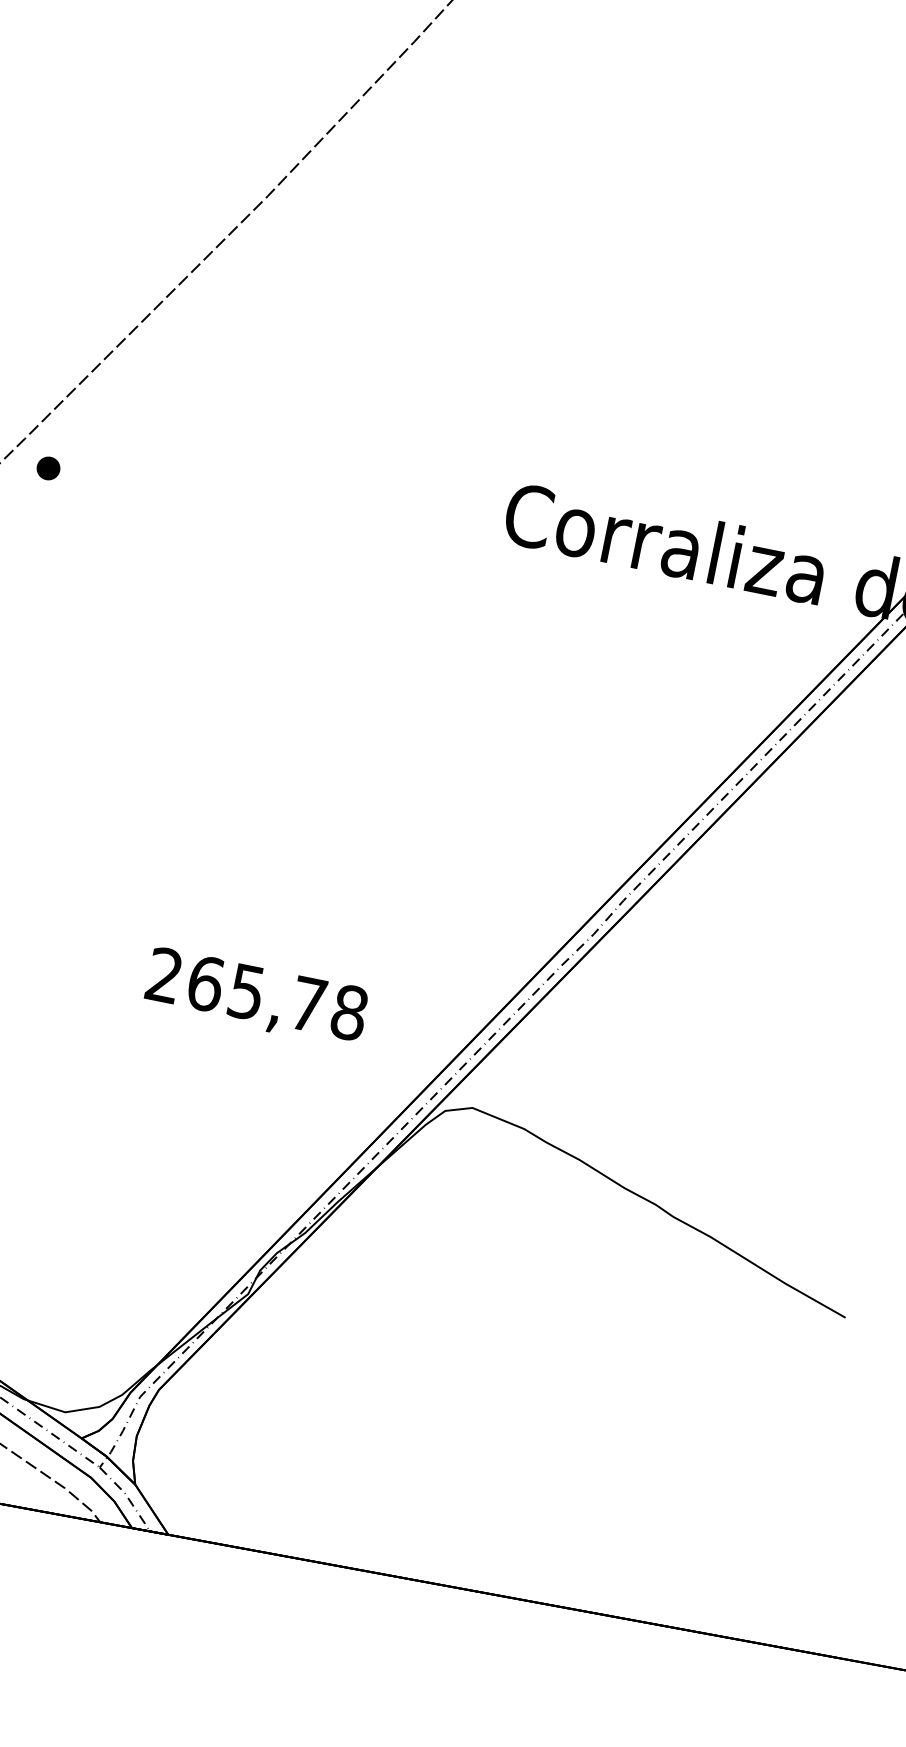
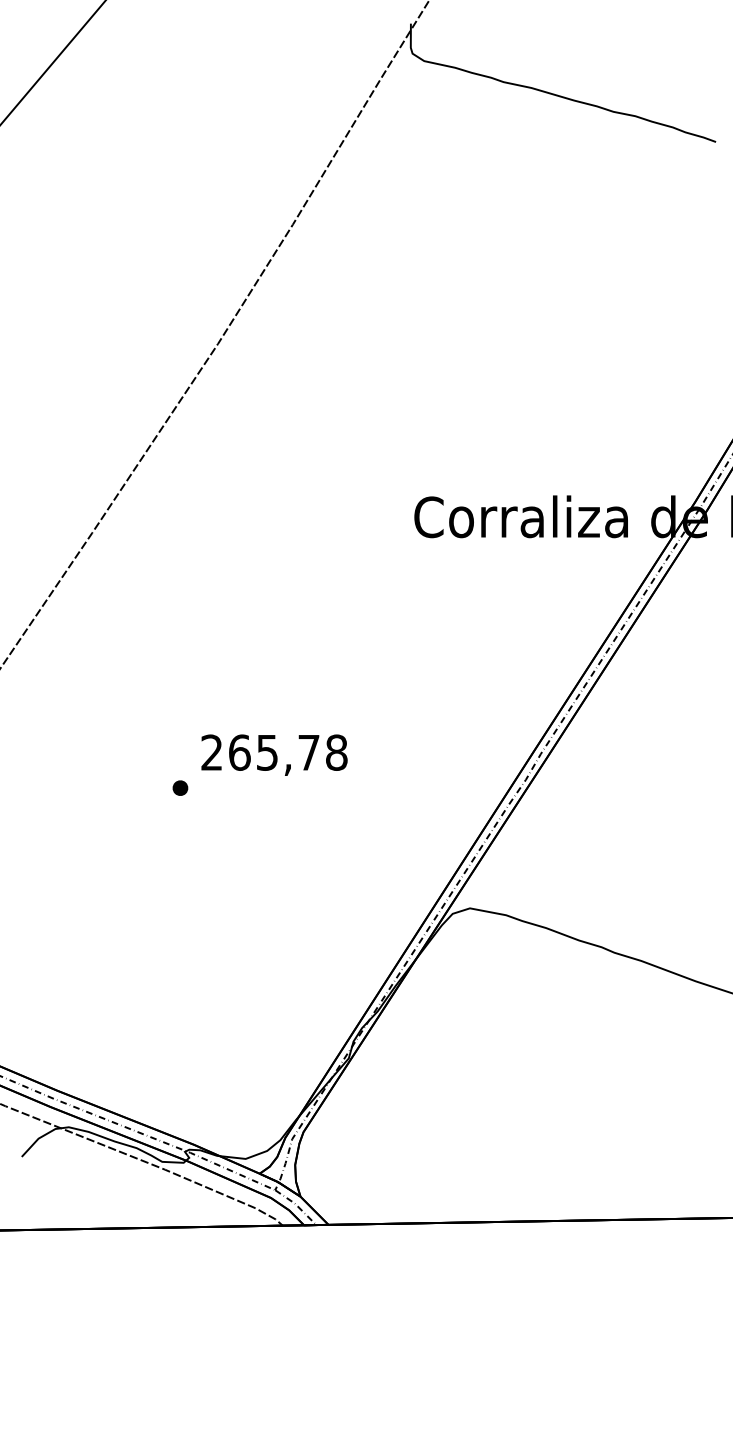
part: (48, 467) -> (180, 787), moved
text: (256, 996) -> (274, 754), moved

